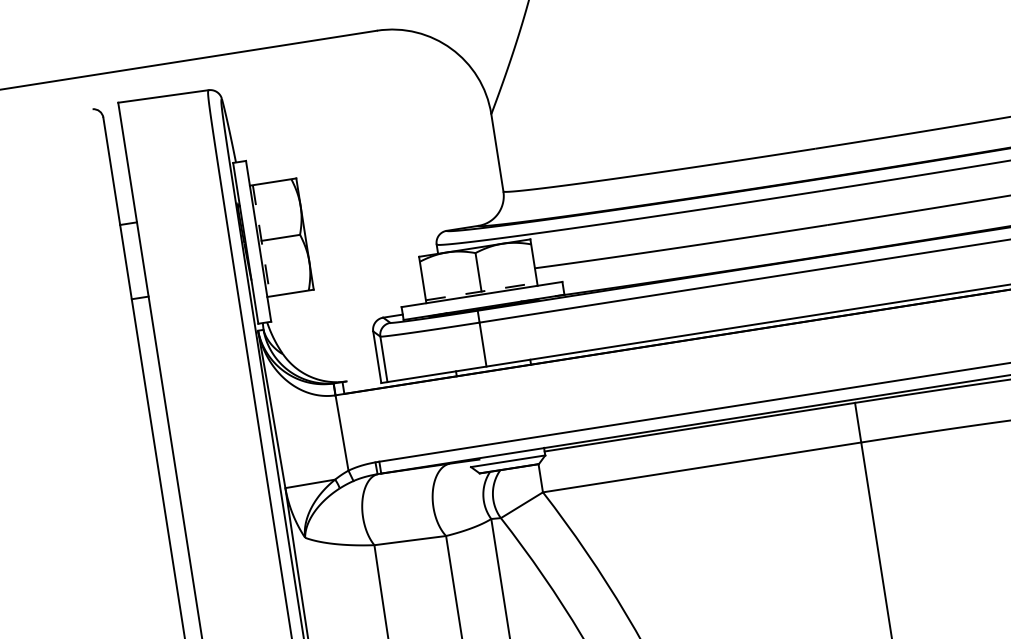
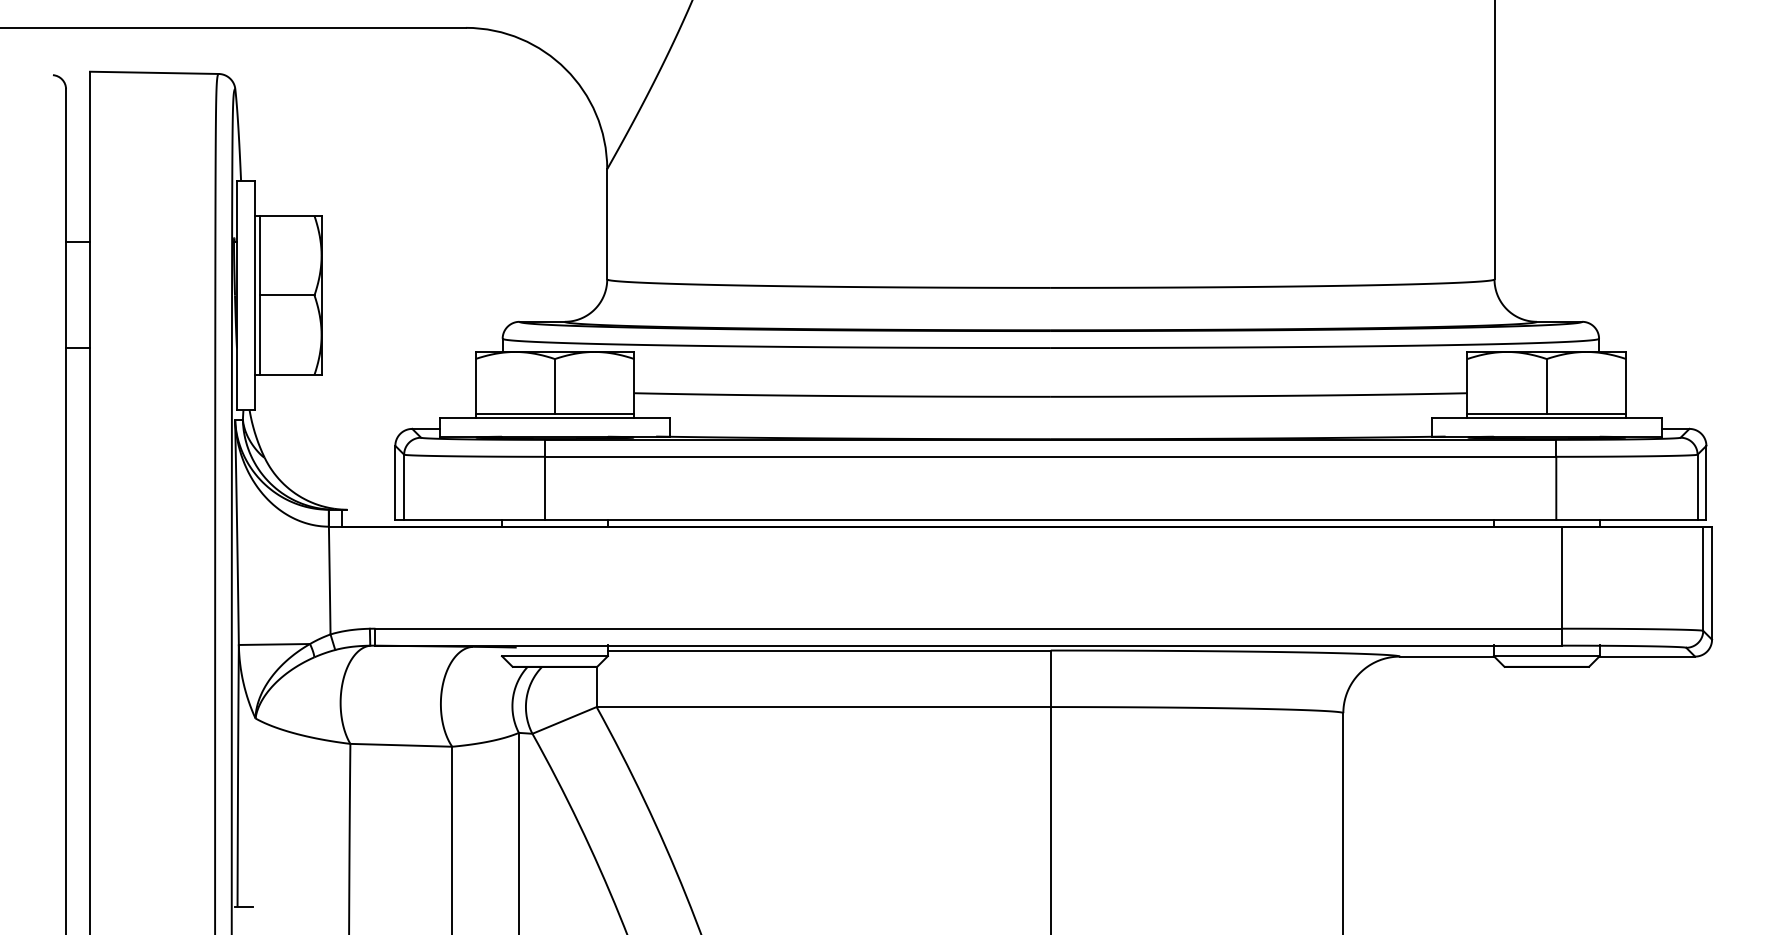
line: (261, 240) -> (259, 295), dashed -> solid
line: (481, 291) -> (555, 413), dashed -> solid

